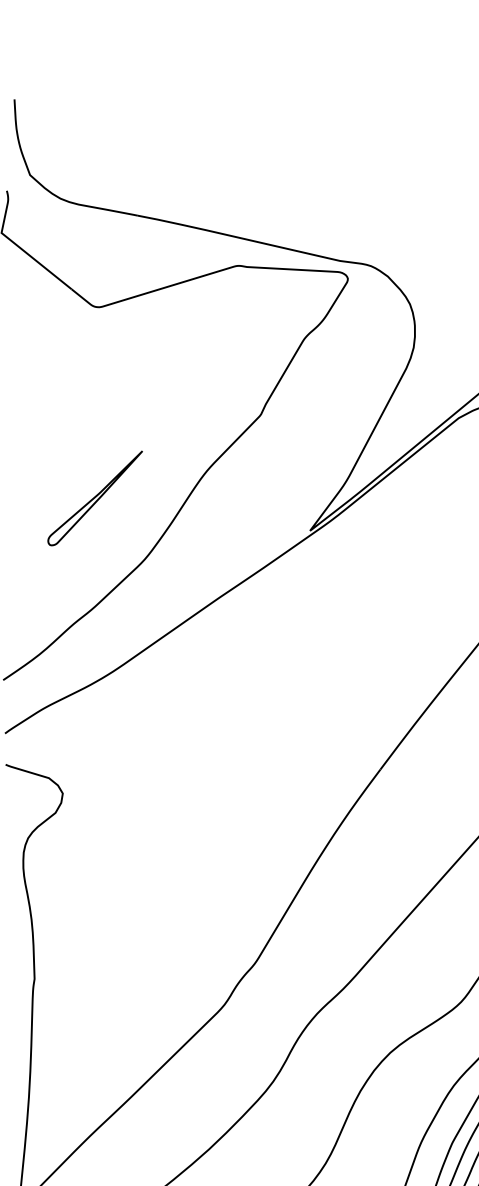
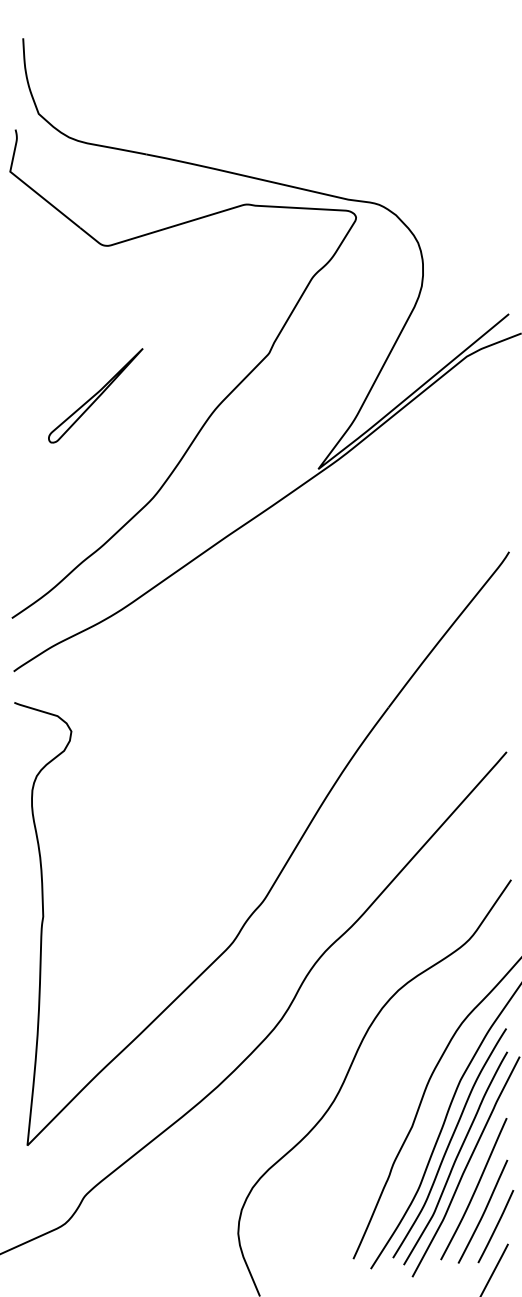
part: (94, 498) -> (95, 395), moved

